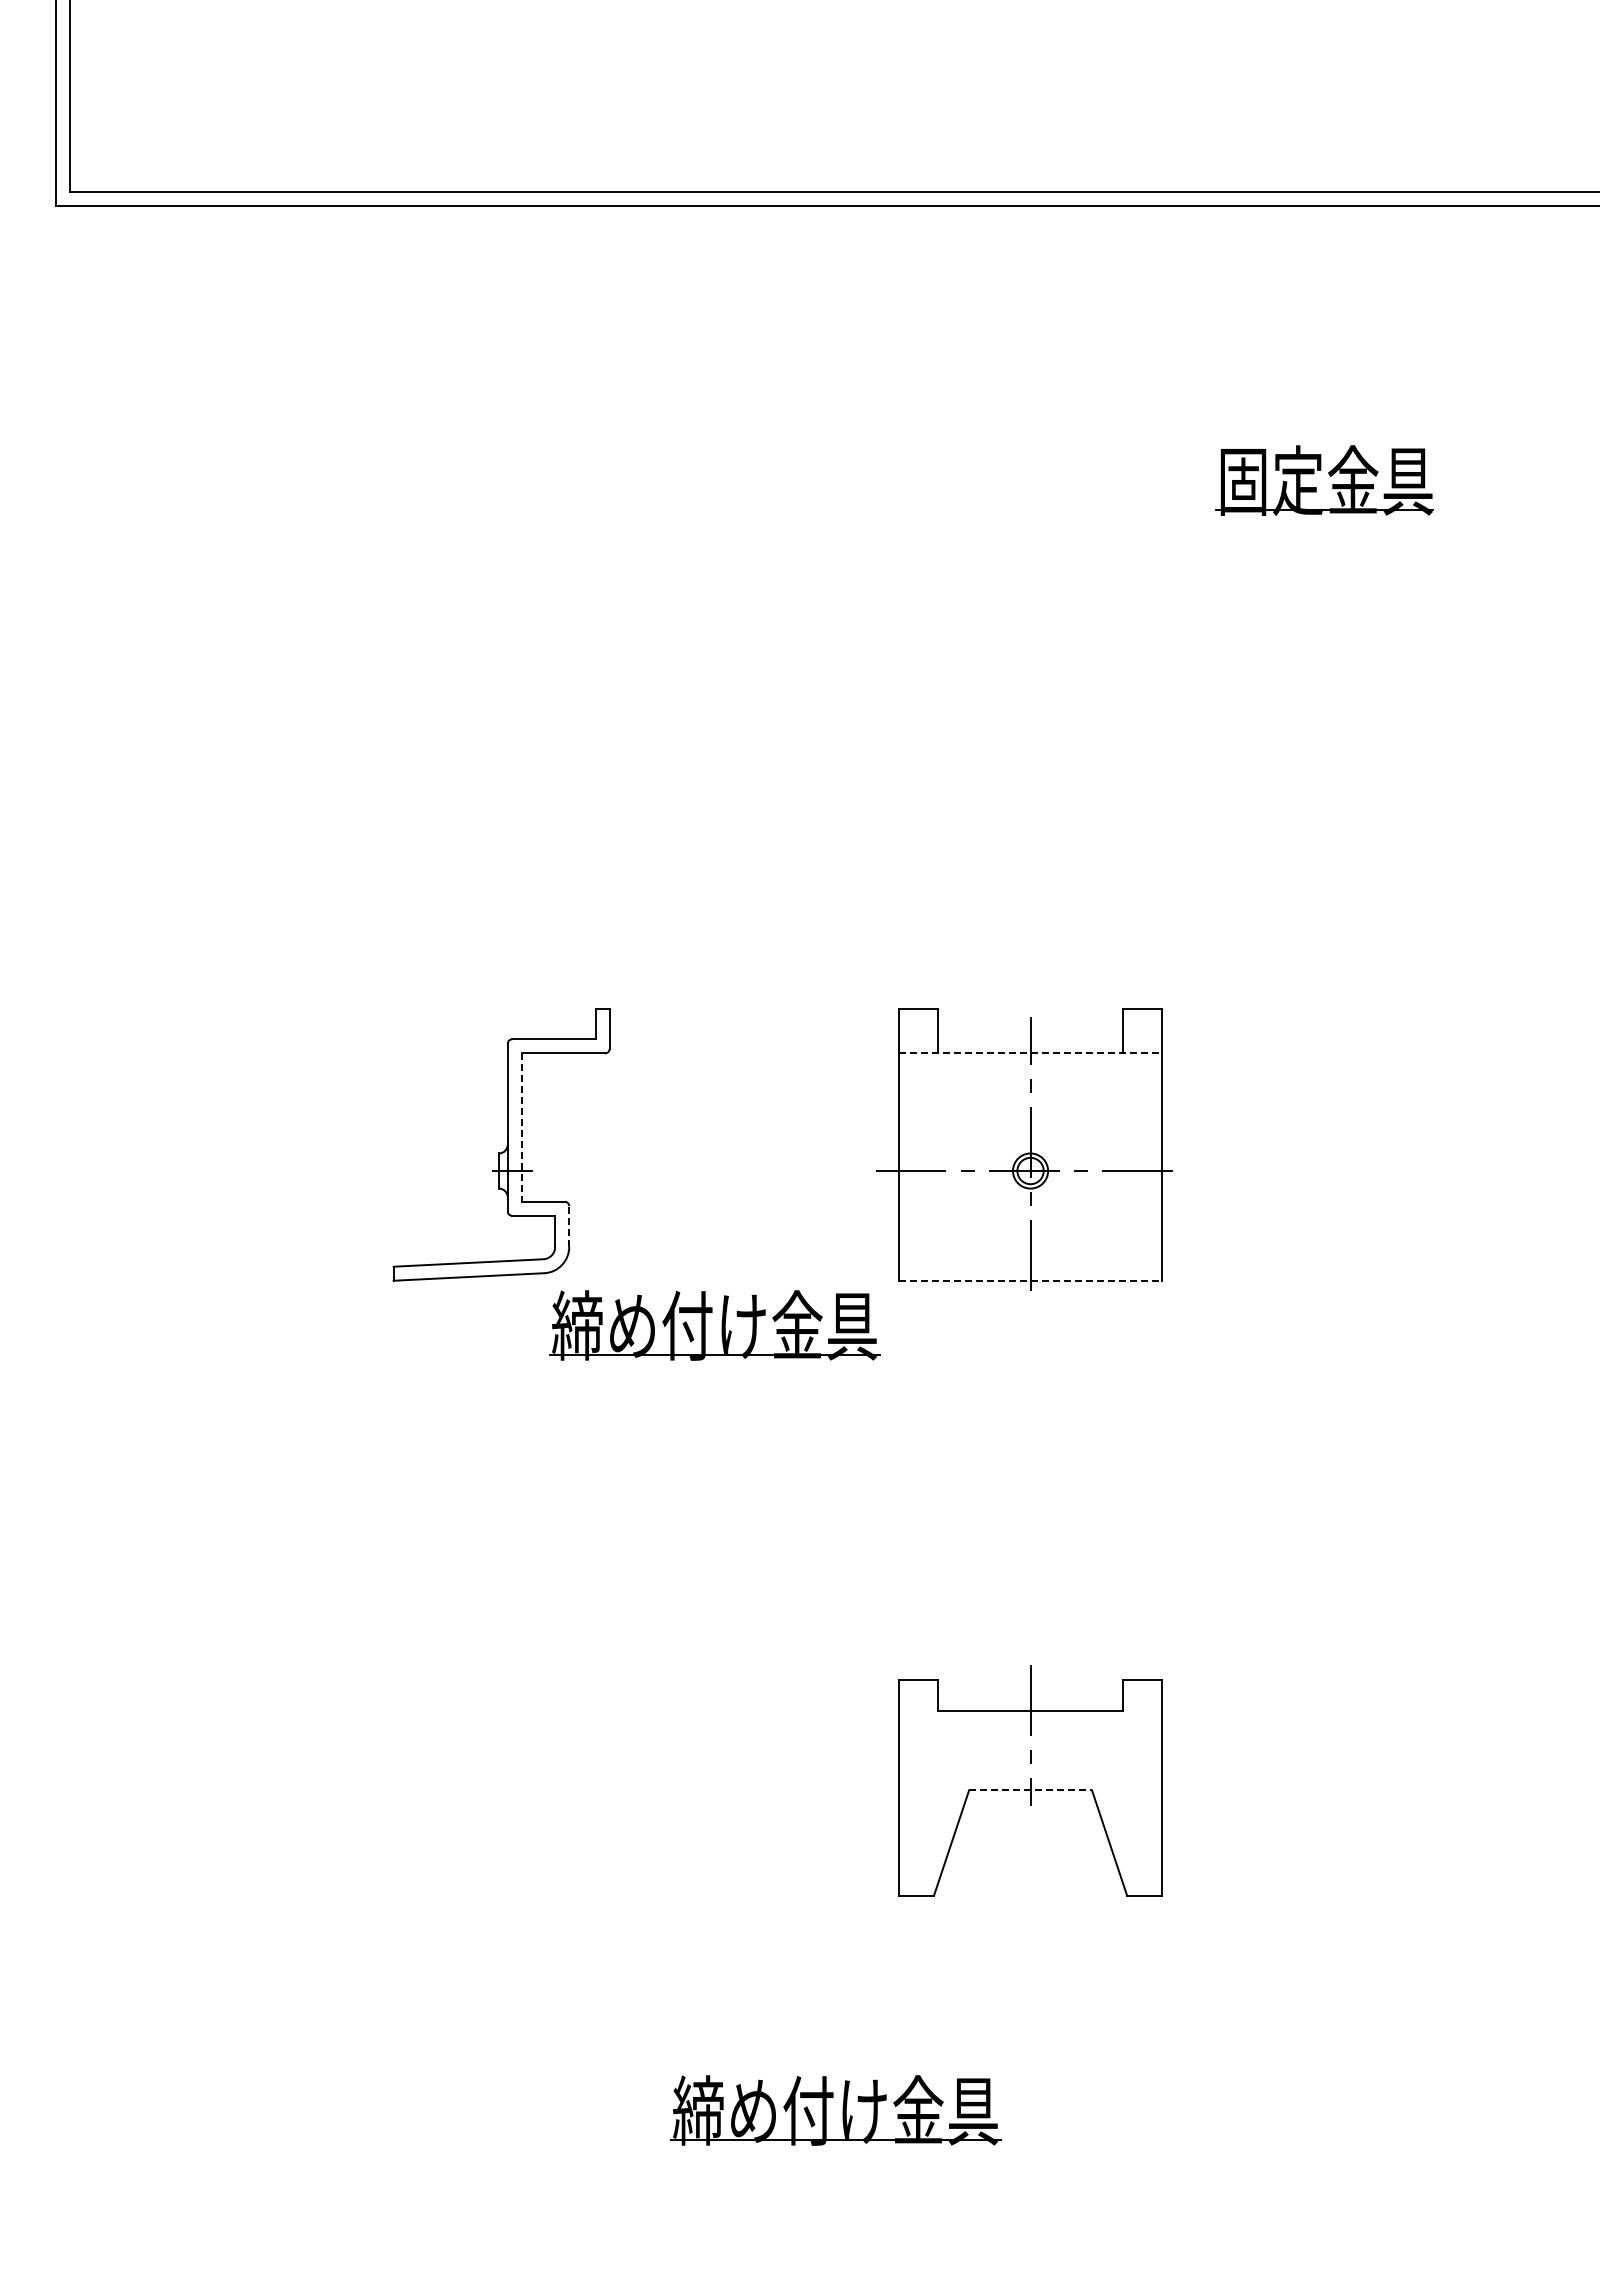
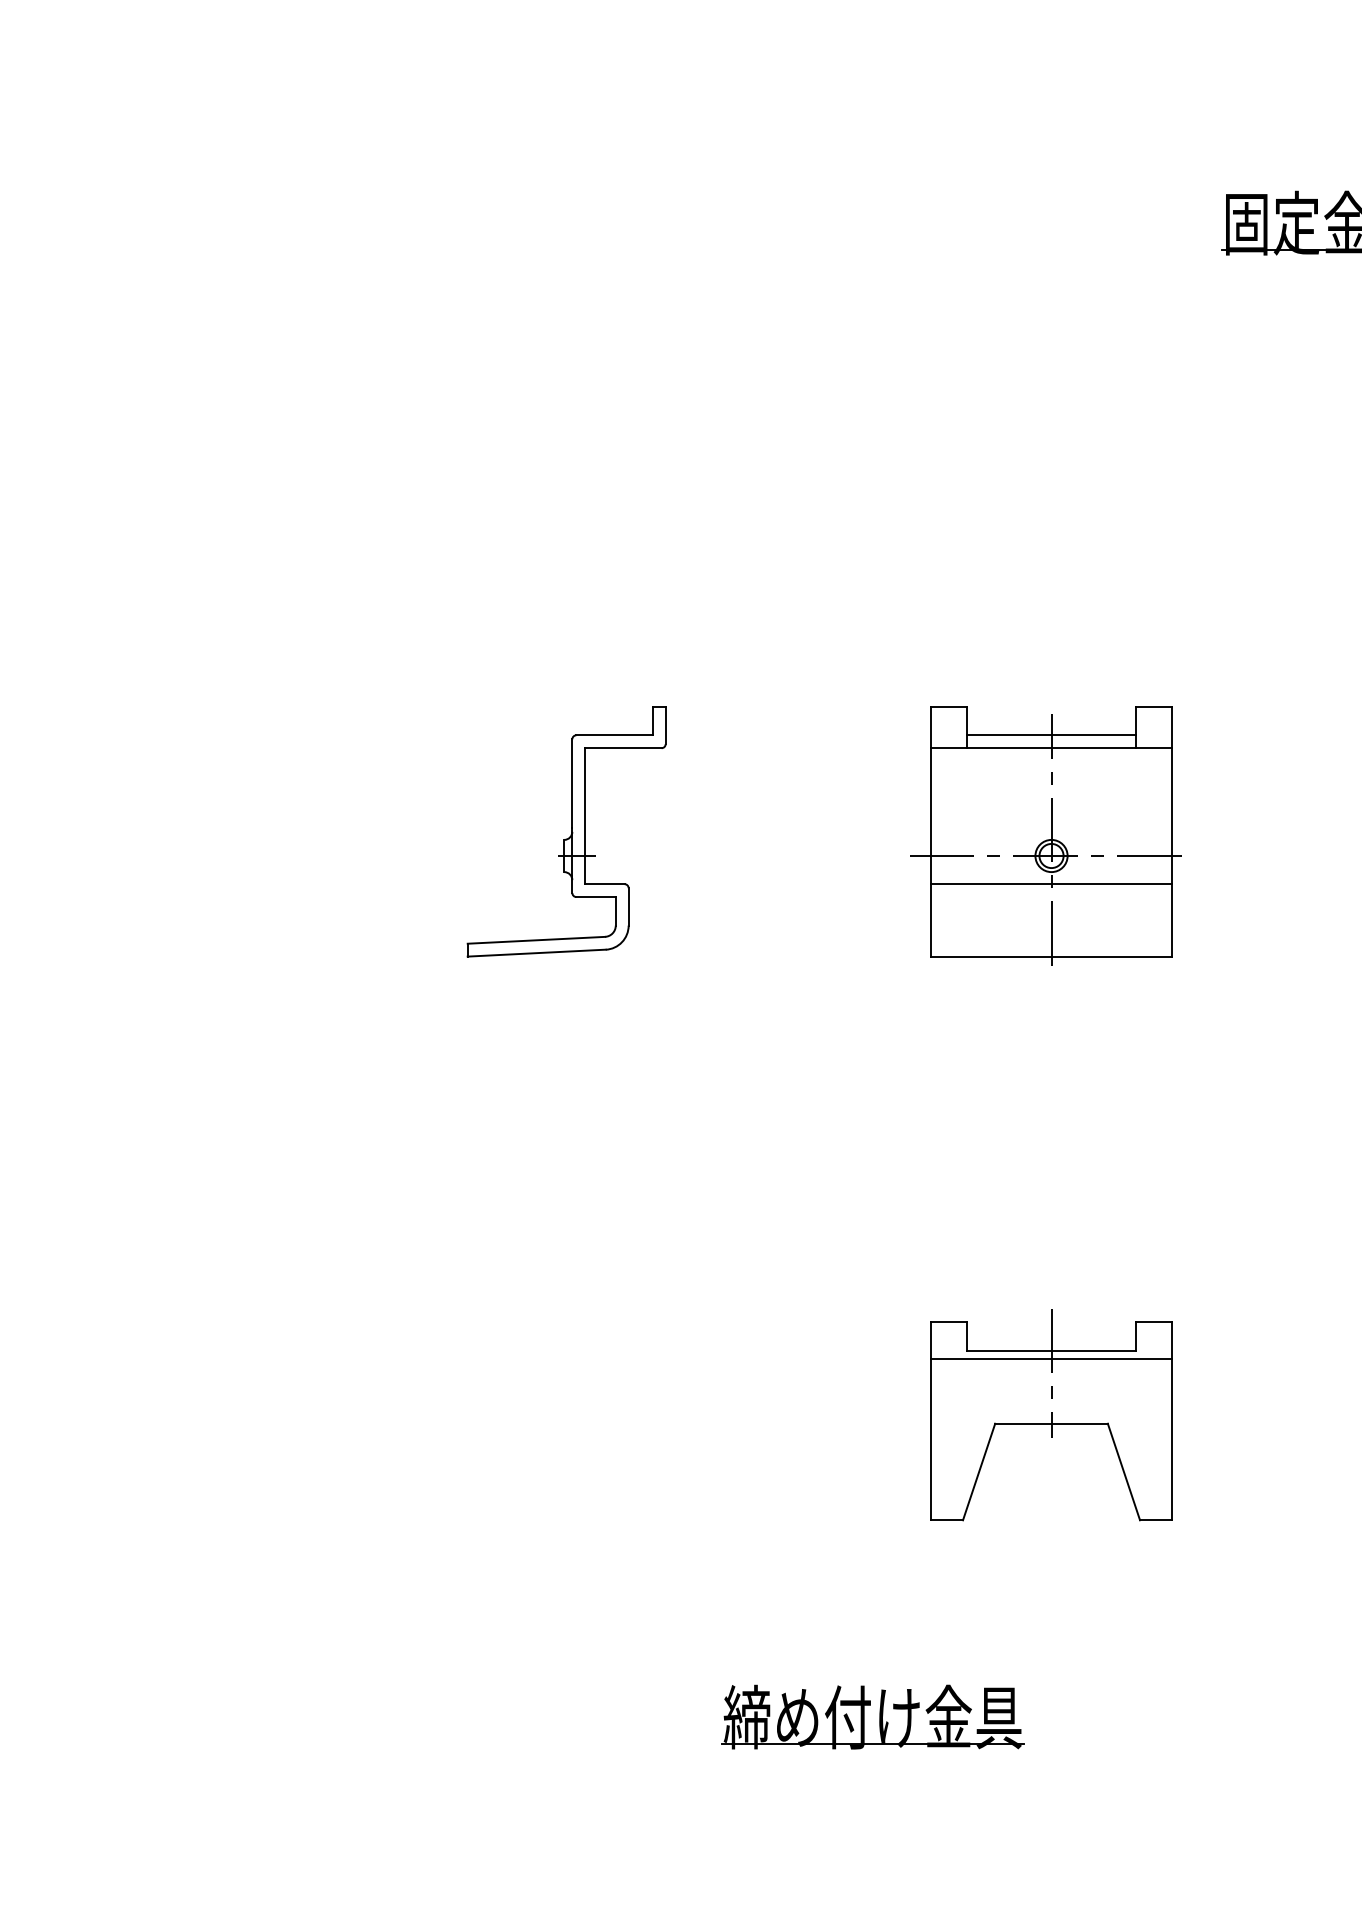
line: (1030, 1039) -> (1051, 735), added
line: (1030, 1053) -> (1051, 748), dashed -> solid
line: (521, 1128) -> (584, 817), dashed -> solid
line: (1030, 1201) -> (1051, 883), added
line: (569, 1226) -> (628, 906), dashed -> solid
line: (1030, 1280) -> (1051, 956), dashed -> solid
part: (721, 1325) -> (768, 997), removed
line: (1030, 1720) -> (1051, 1359), added
line: (1031, 1790) -> (1052, 1423), dashed -> solid

